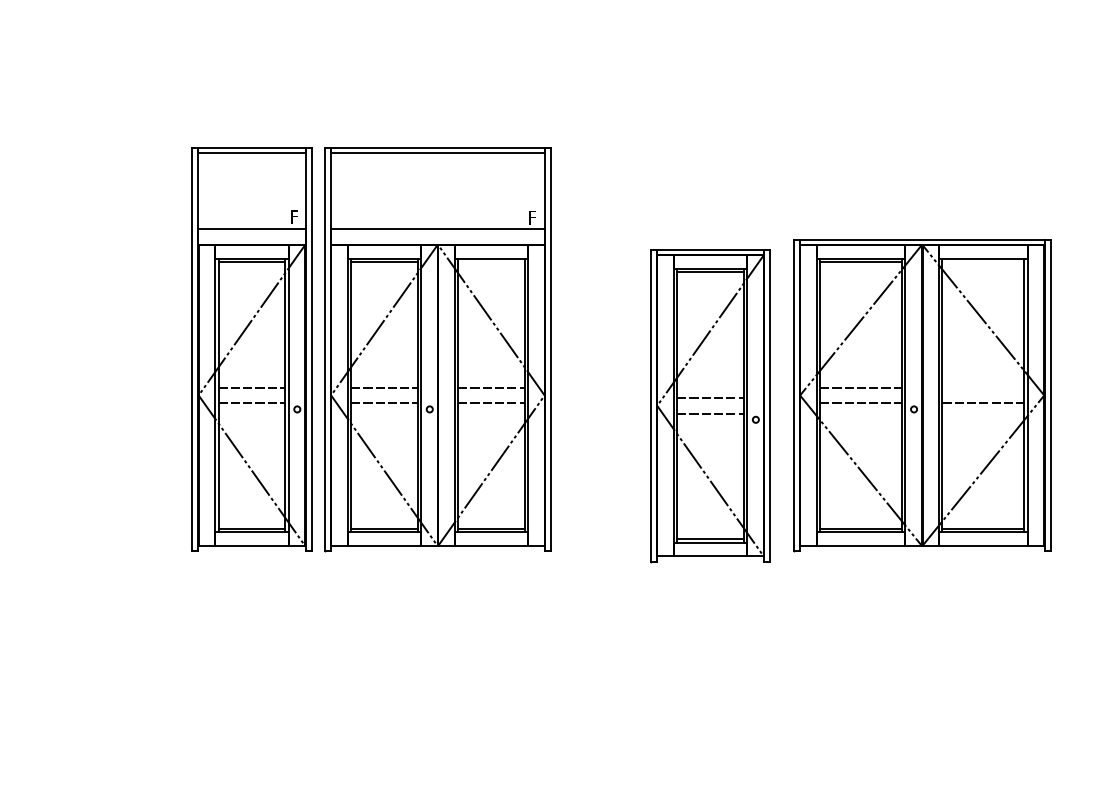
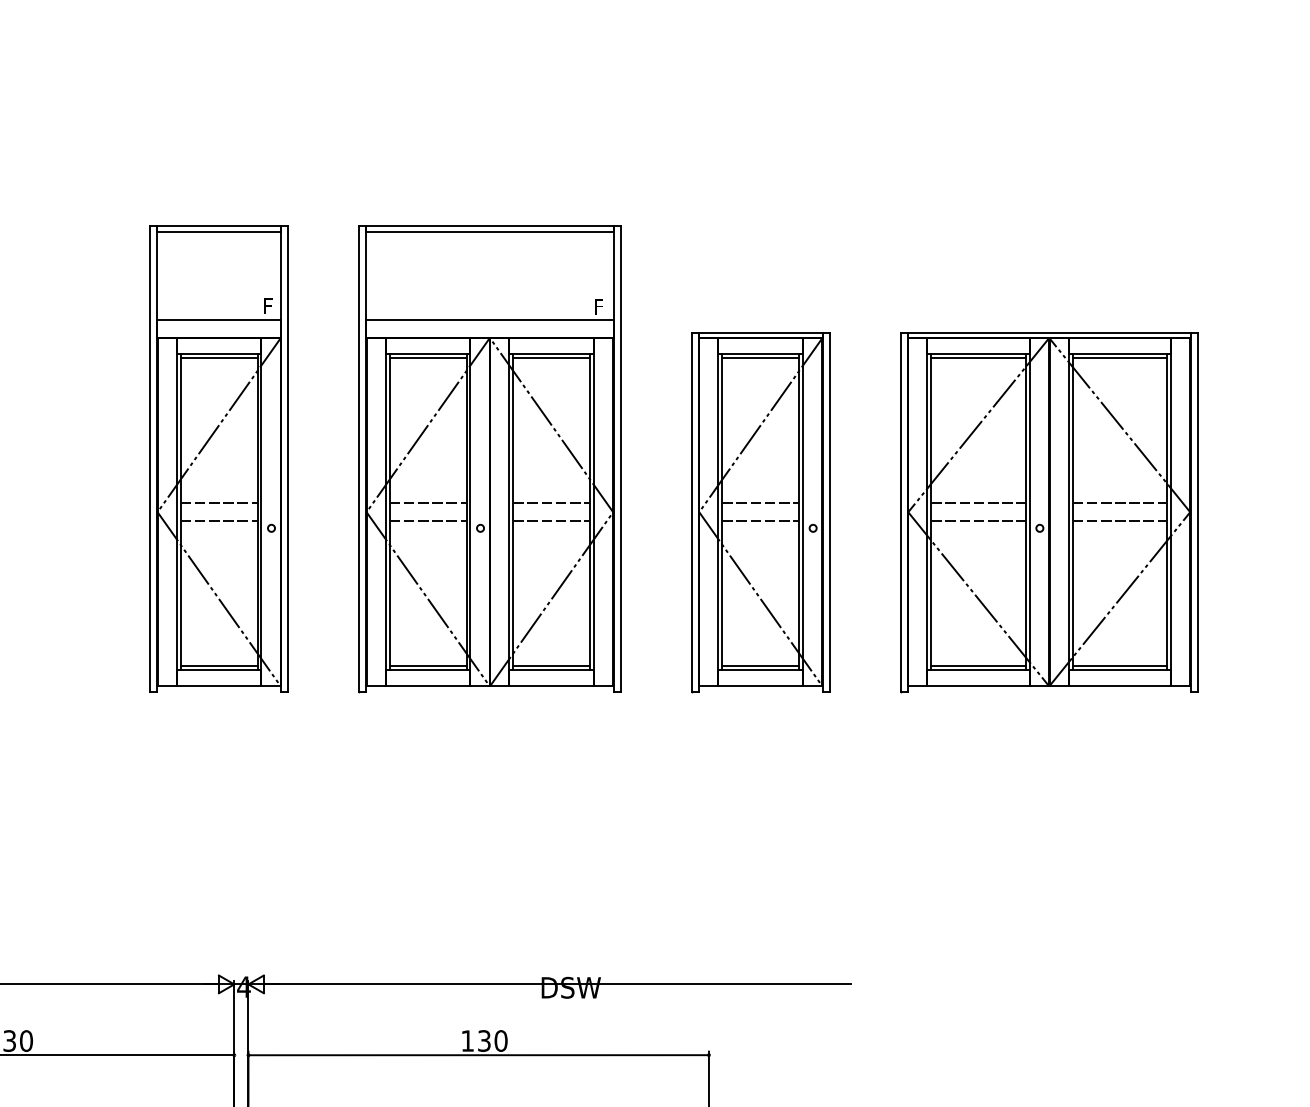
line: (491, 261) -> (551, 357), added
line: (983, 261) -> (1119, 357), added
part: (251, 348) -> (218, 458), moved
line: (983, 387) -> (1119, 503), added
part: (710, 406) -> (760, 512), moved

